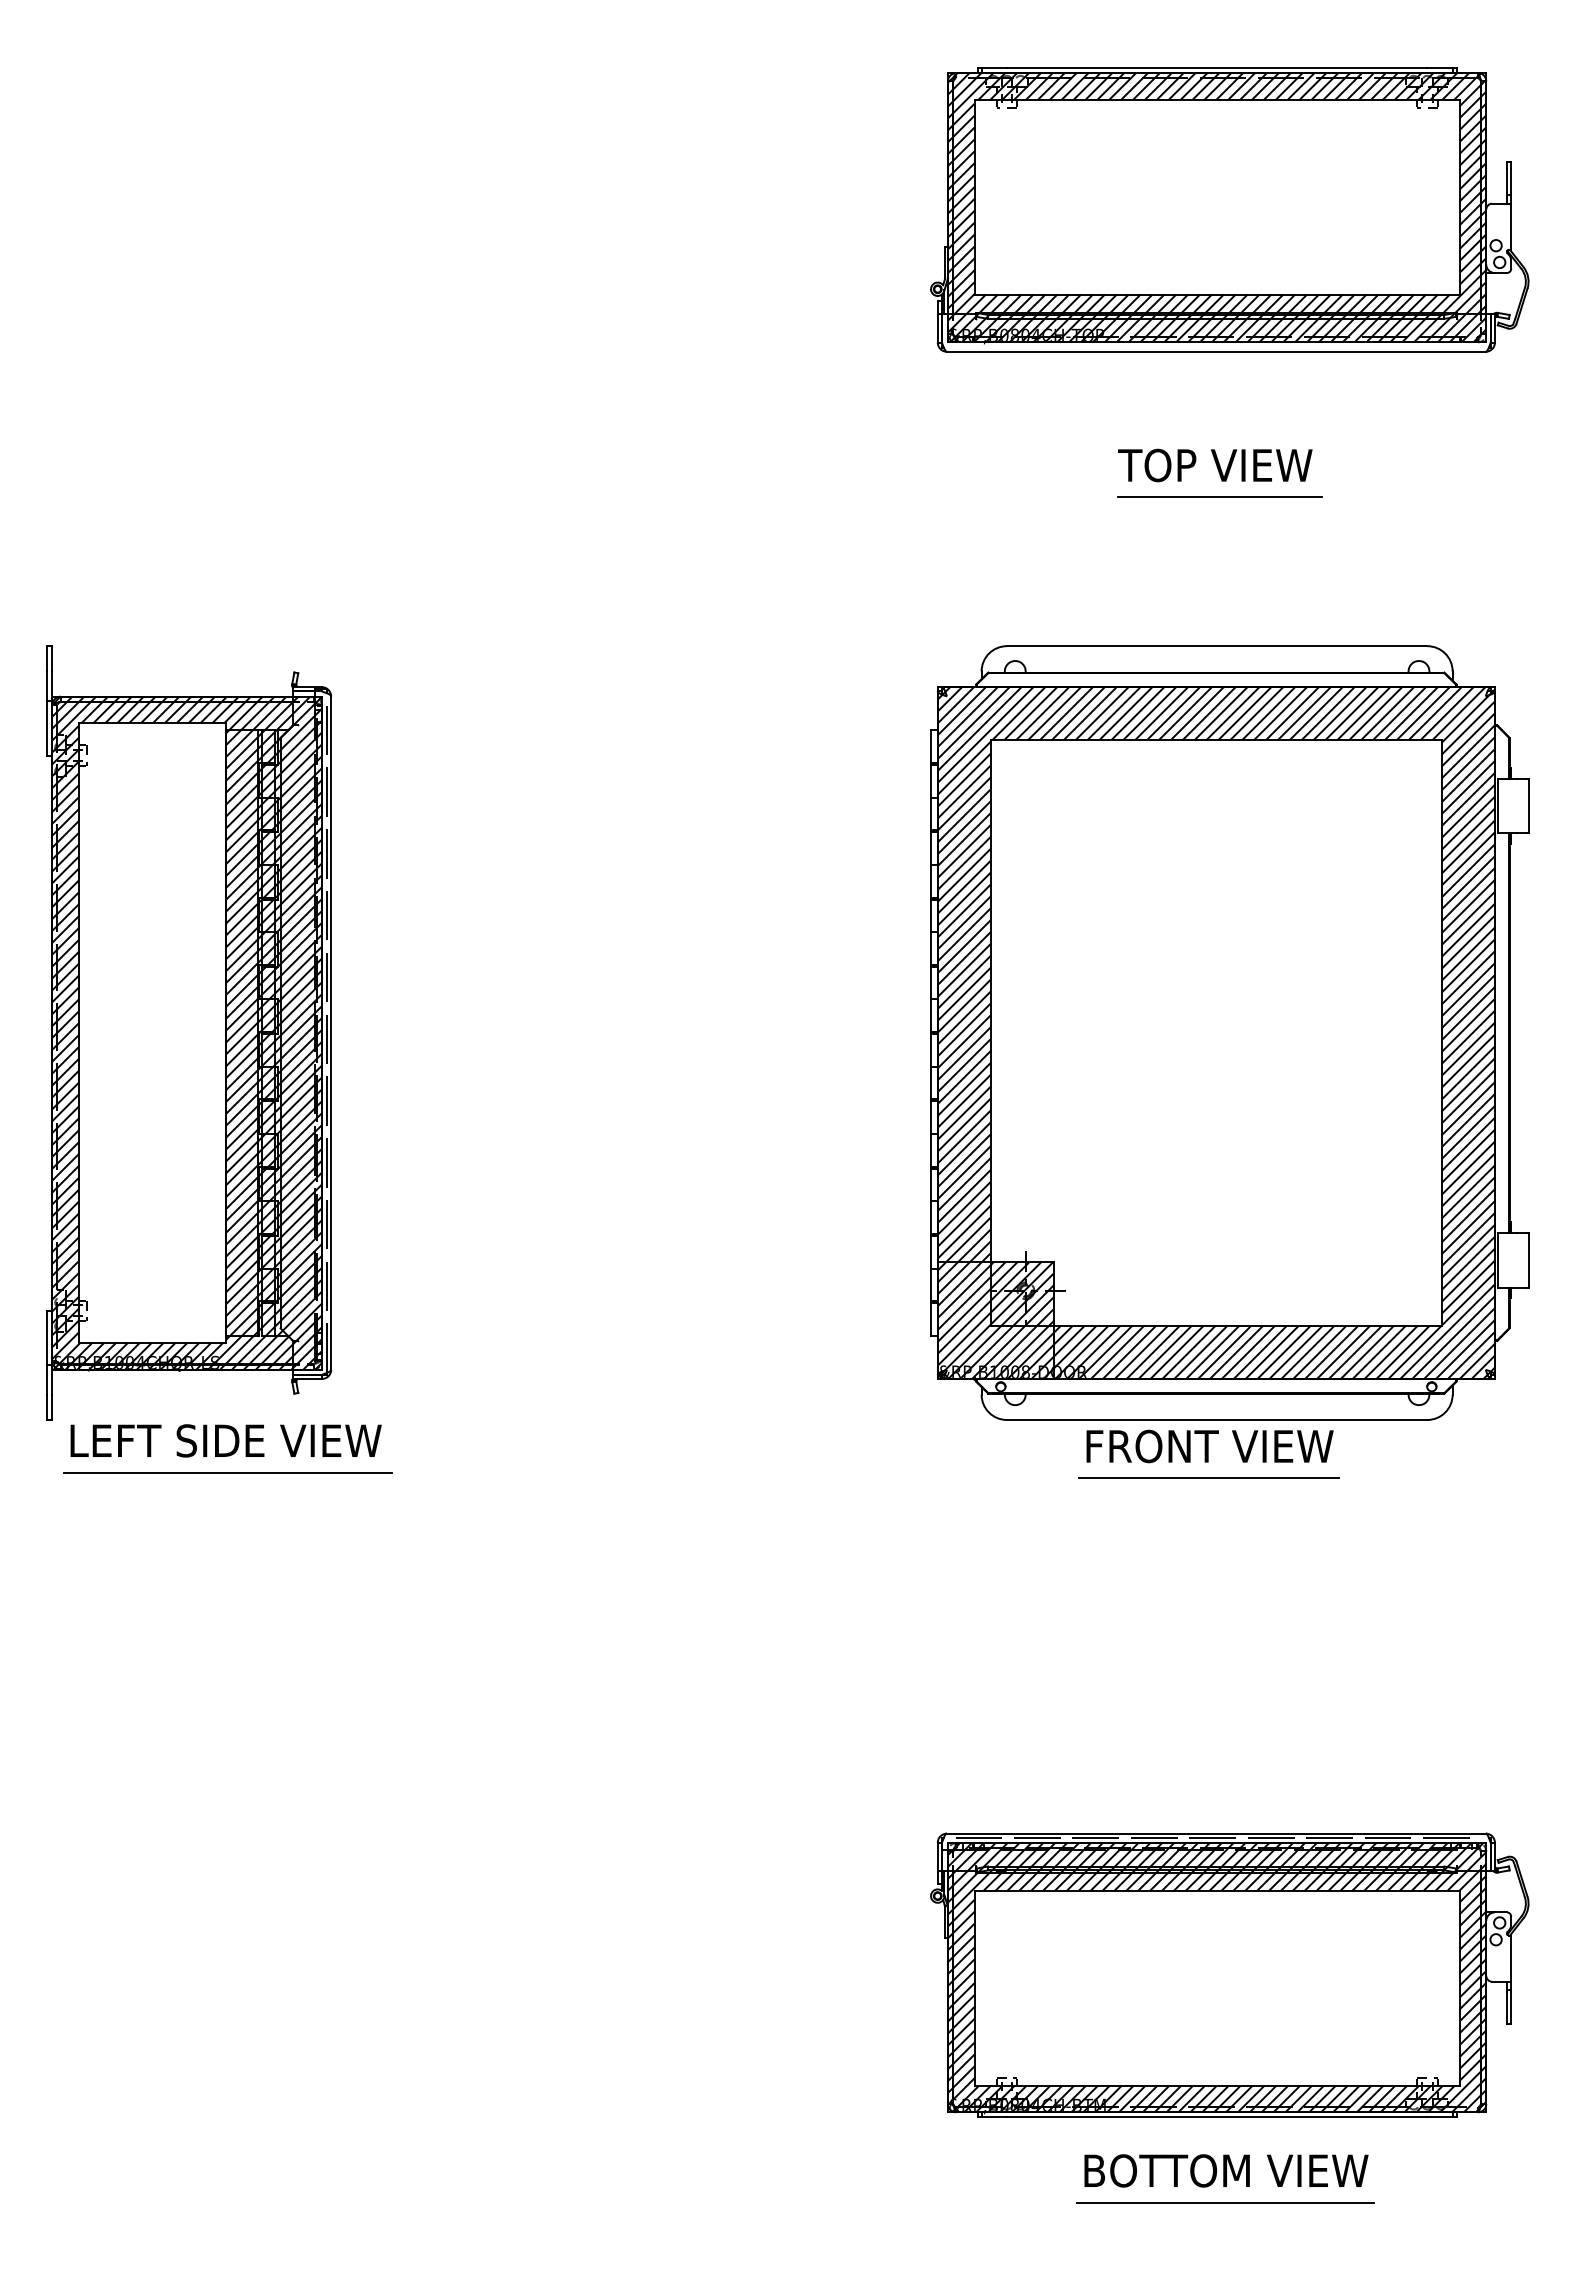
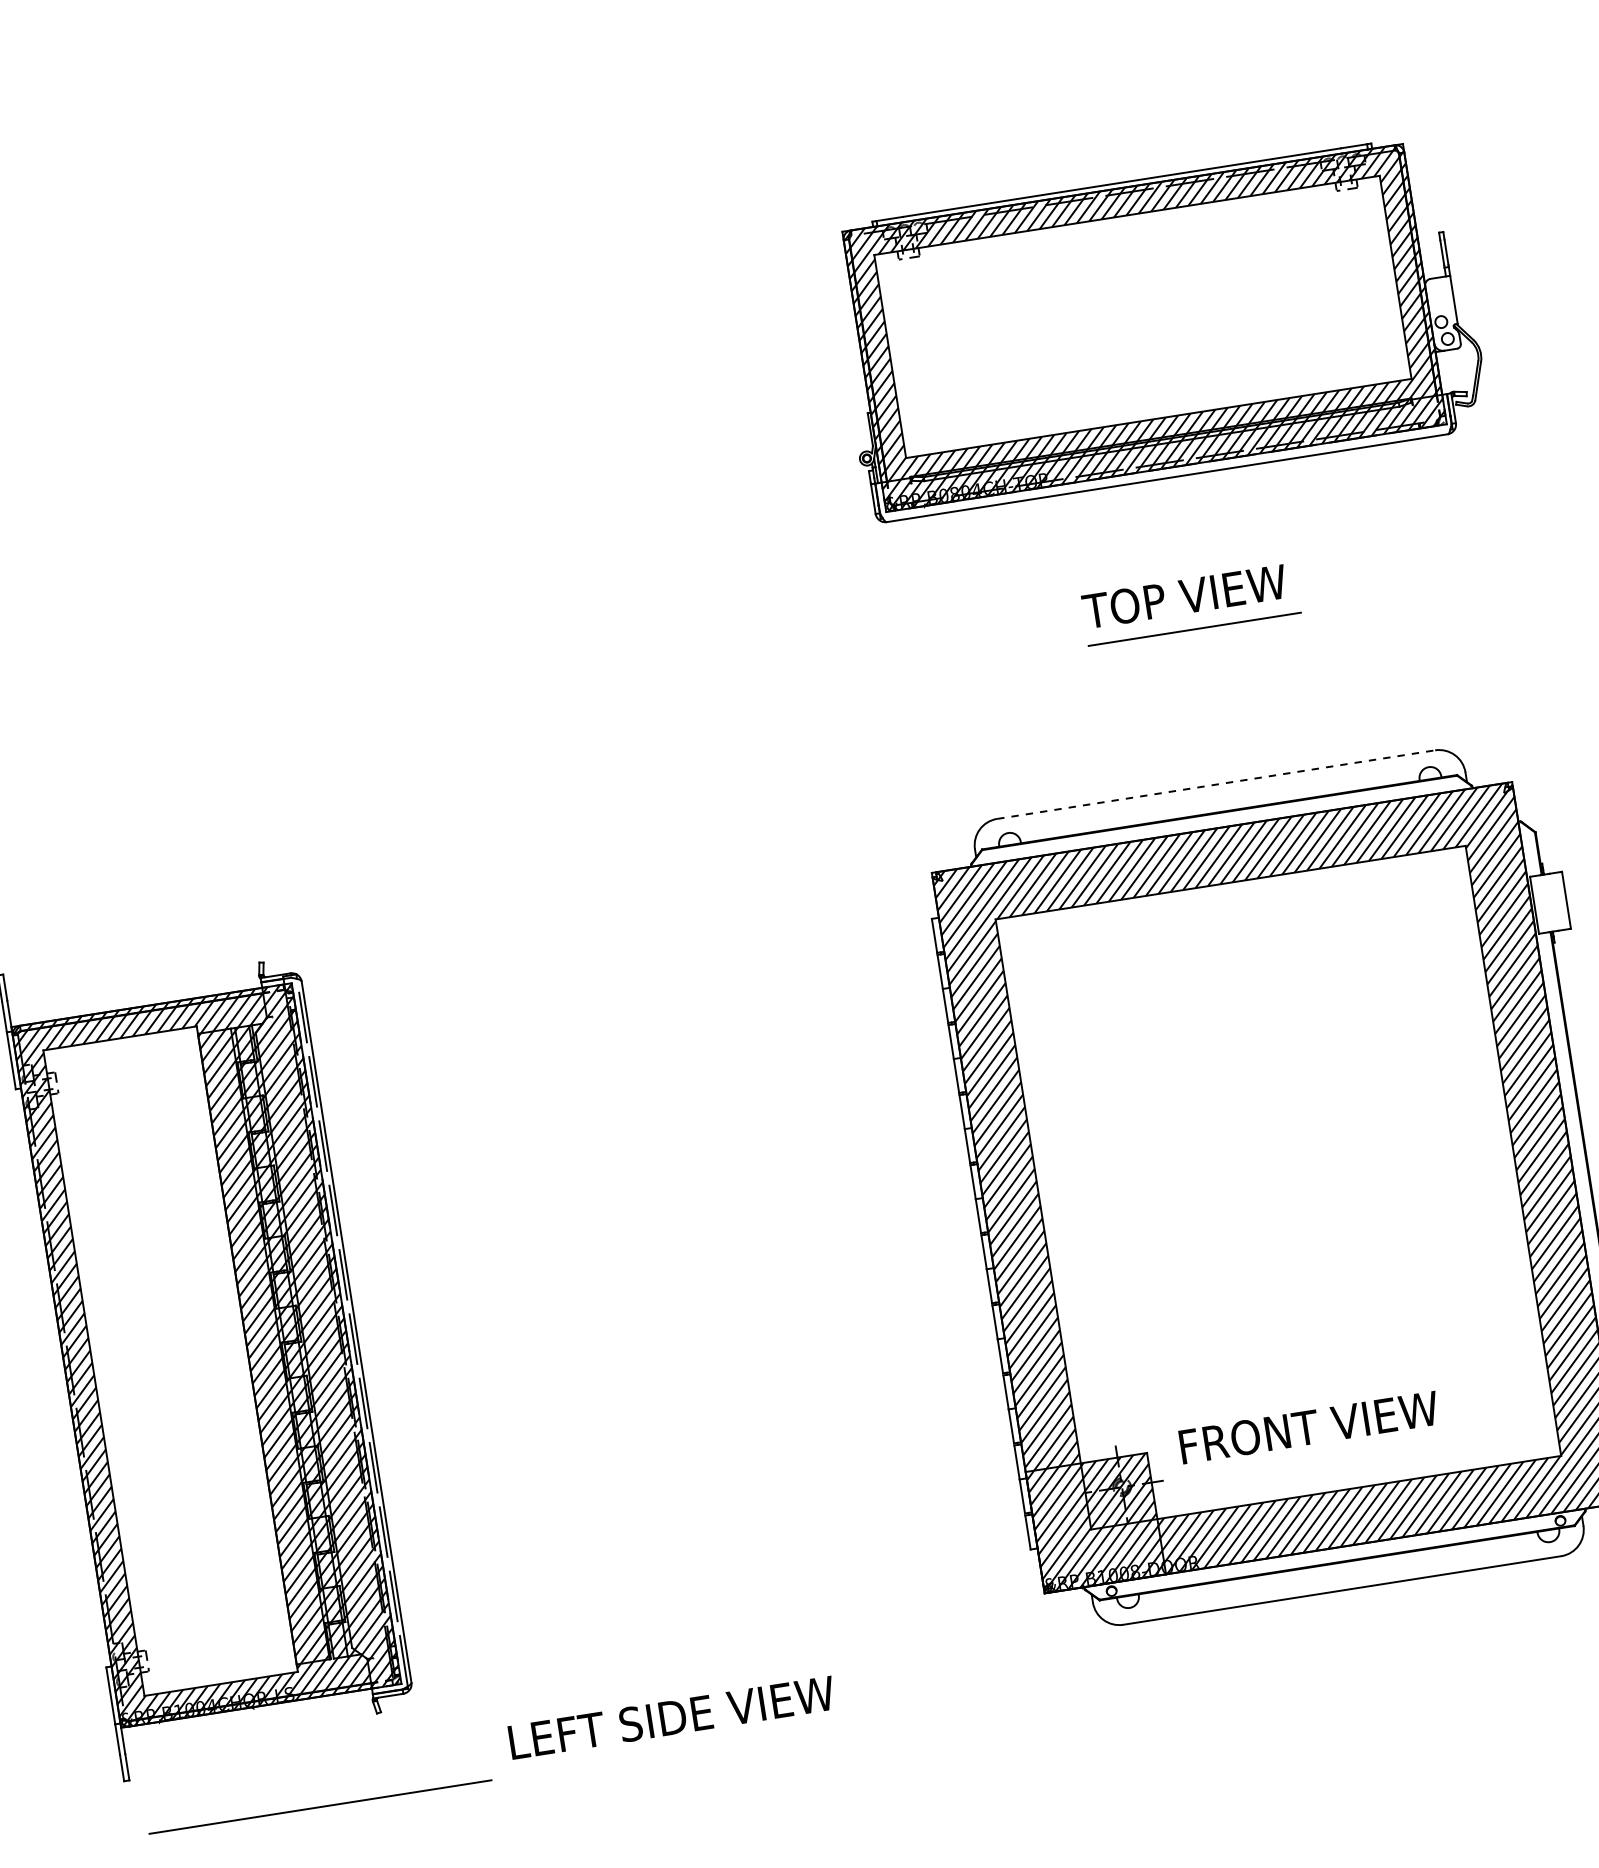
line: (1217, 646) -> (1216, 784), solid -> dashed
text: (225, 1440) -> (671, 1717), moved
text: (1209, 1446) -> (1308, 1427), moved
line: (1208, 1477) -> (1342, 1651), removed

